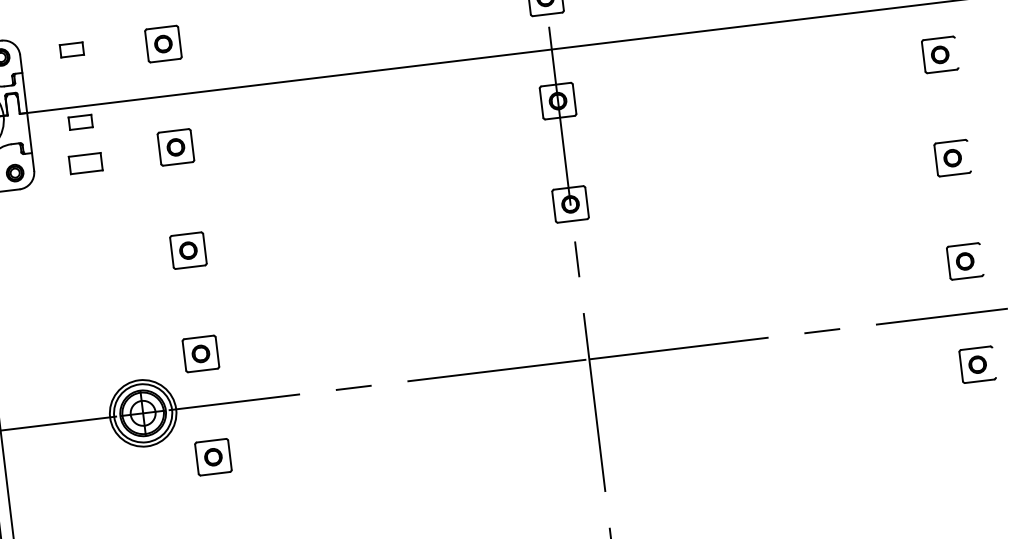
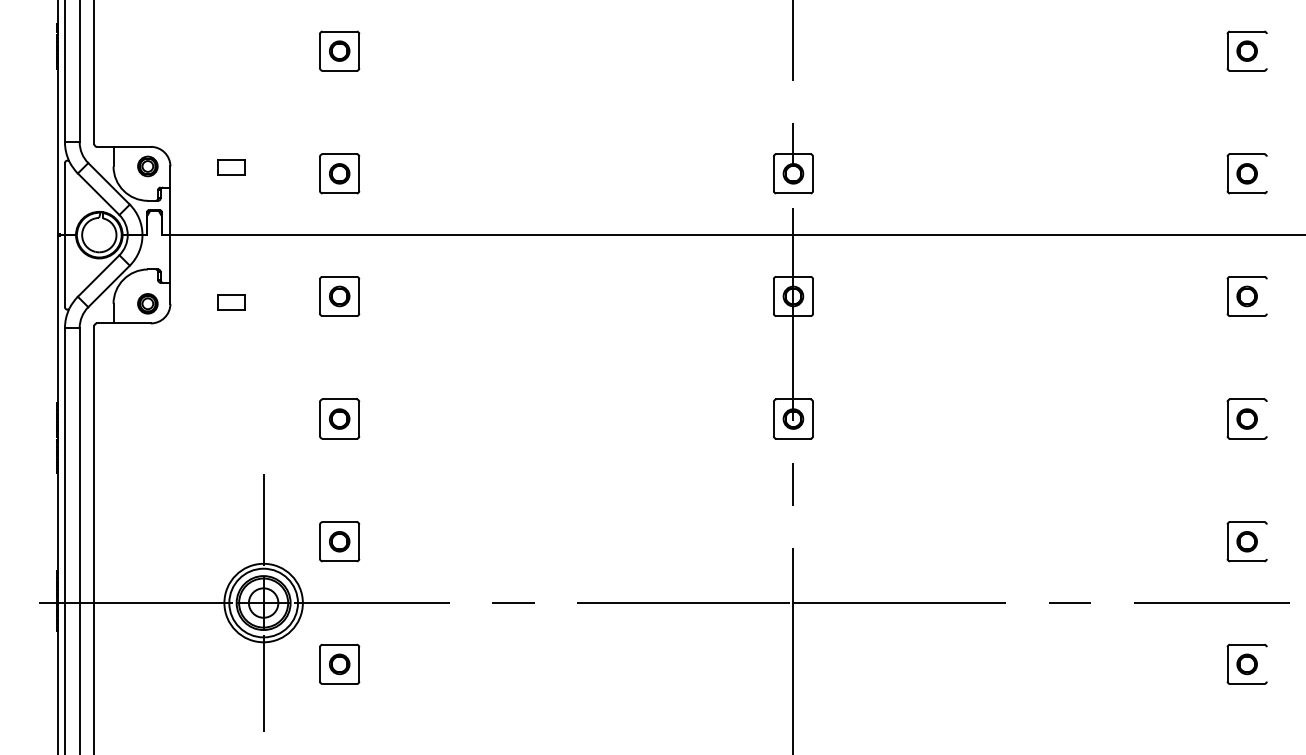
part: (80, 122) -> (231, 253), removed
part: (85, 163) -> (231, 302), size x0.71
line: (134, 342) -> (263, 519), added
line: (151, 480) -> (263, 682), added

